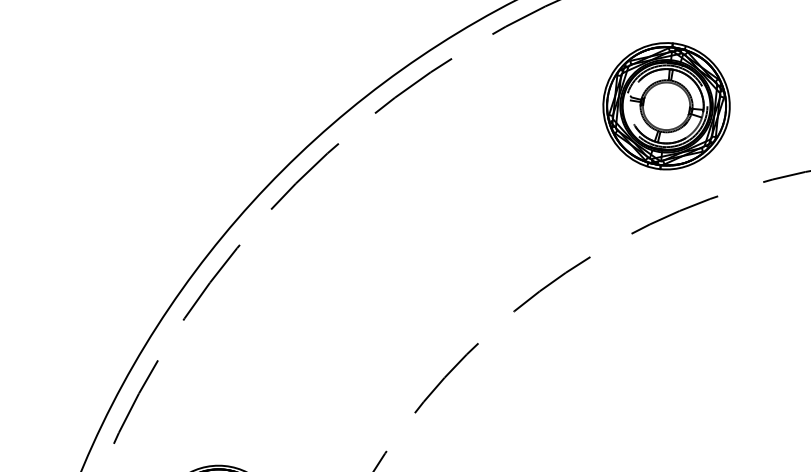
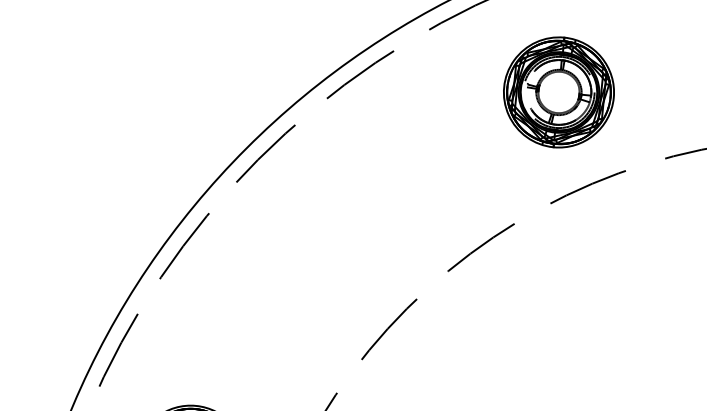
part: (666, 106) -> (558, 92), moved

